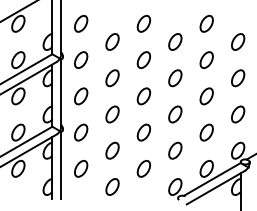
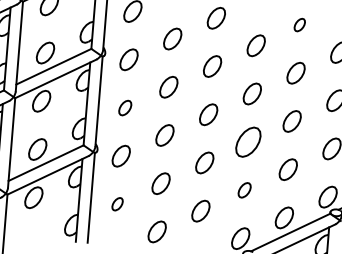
part: (206, 23) -> (299, 24), size x0.6
part: (81, 96) -> (125, 108), size x0.7
part: (175, 114) -> (248, 142), size x1.4
part: (175, 150) -> (244, 190), size x0.7
part: (81, 168) -> (117, 203), size x0.6

